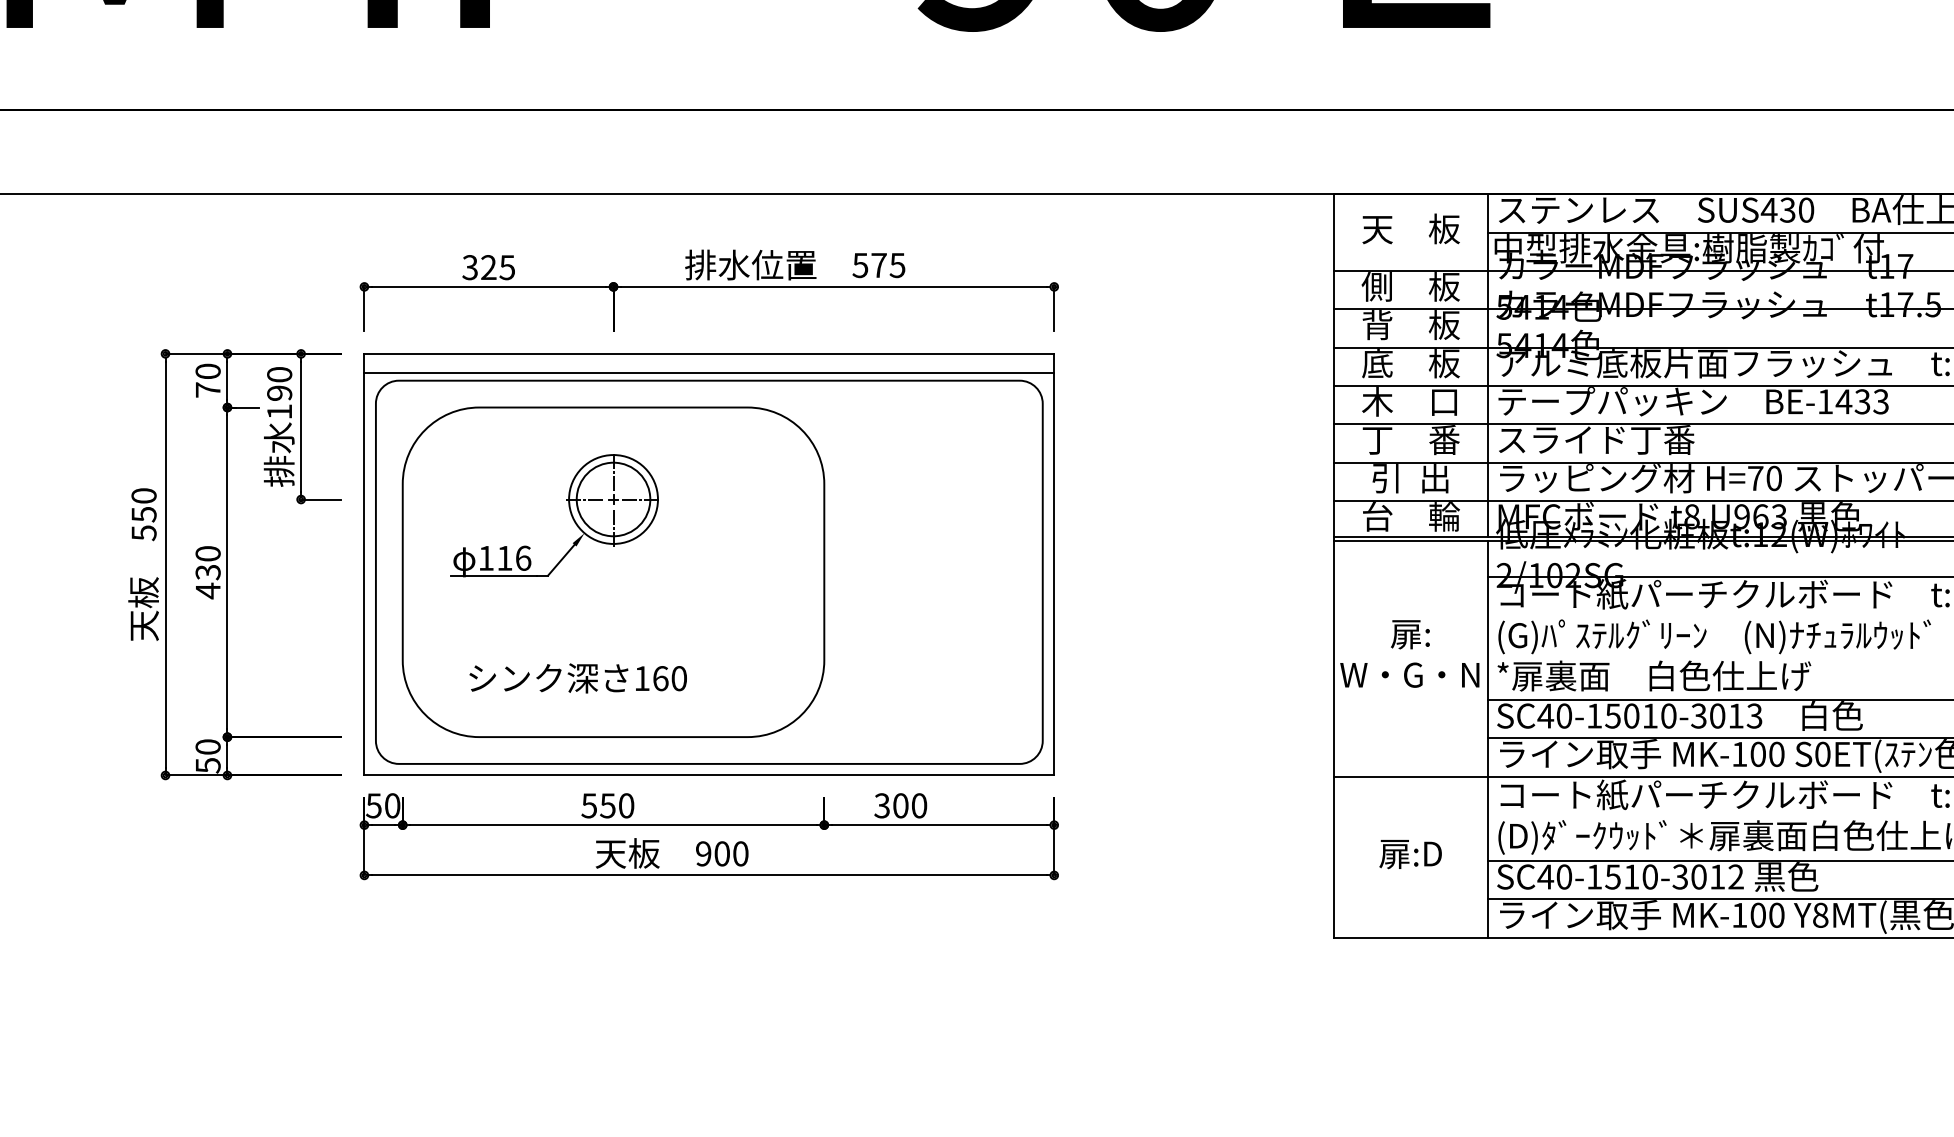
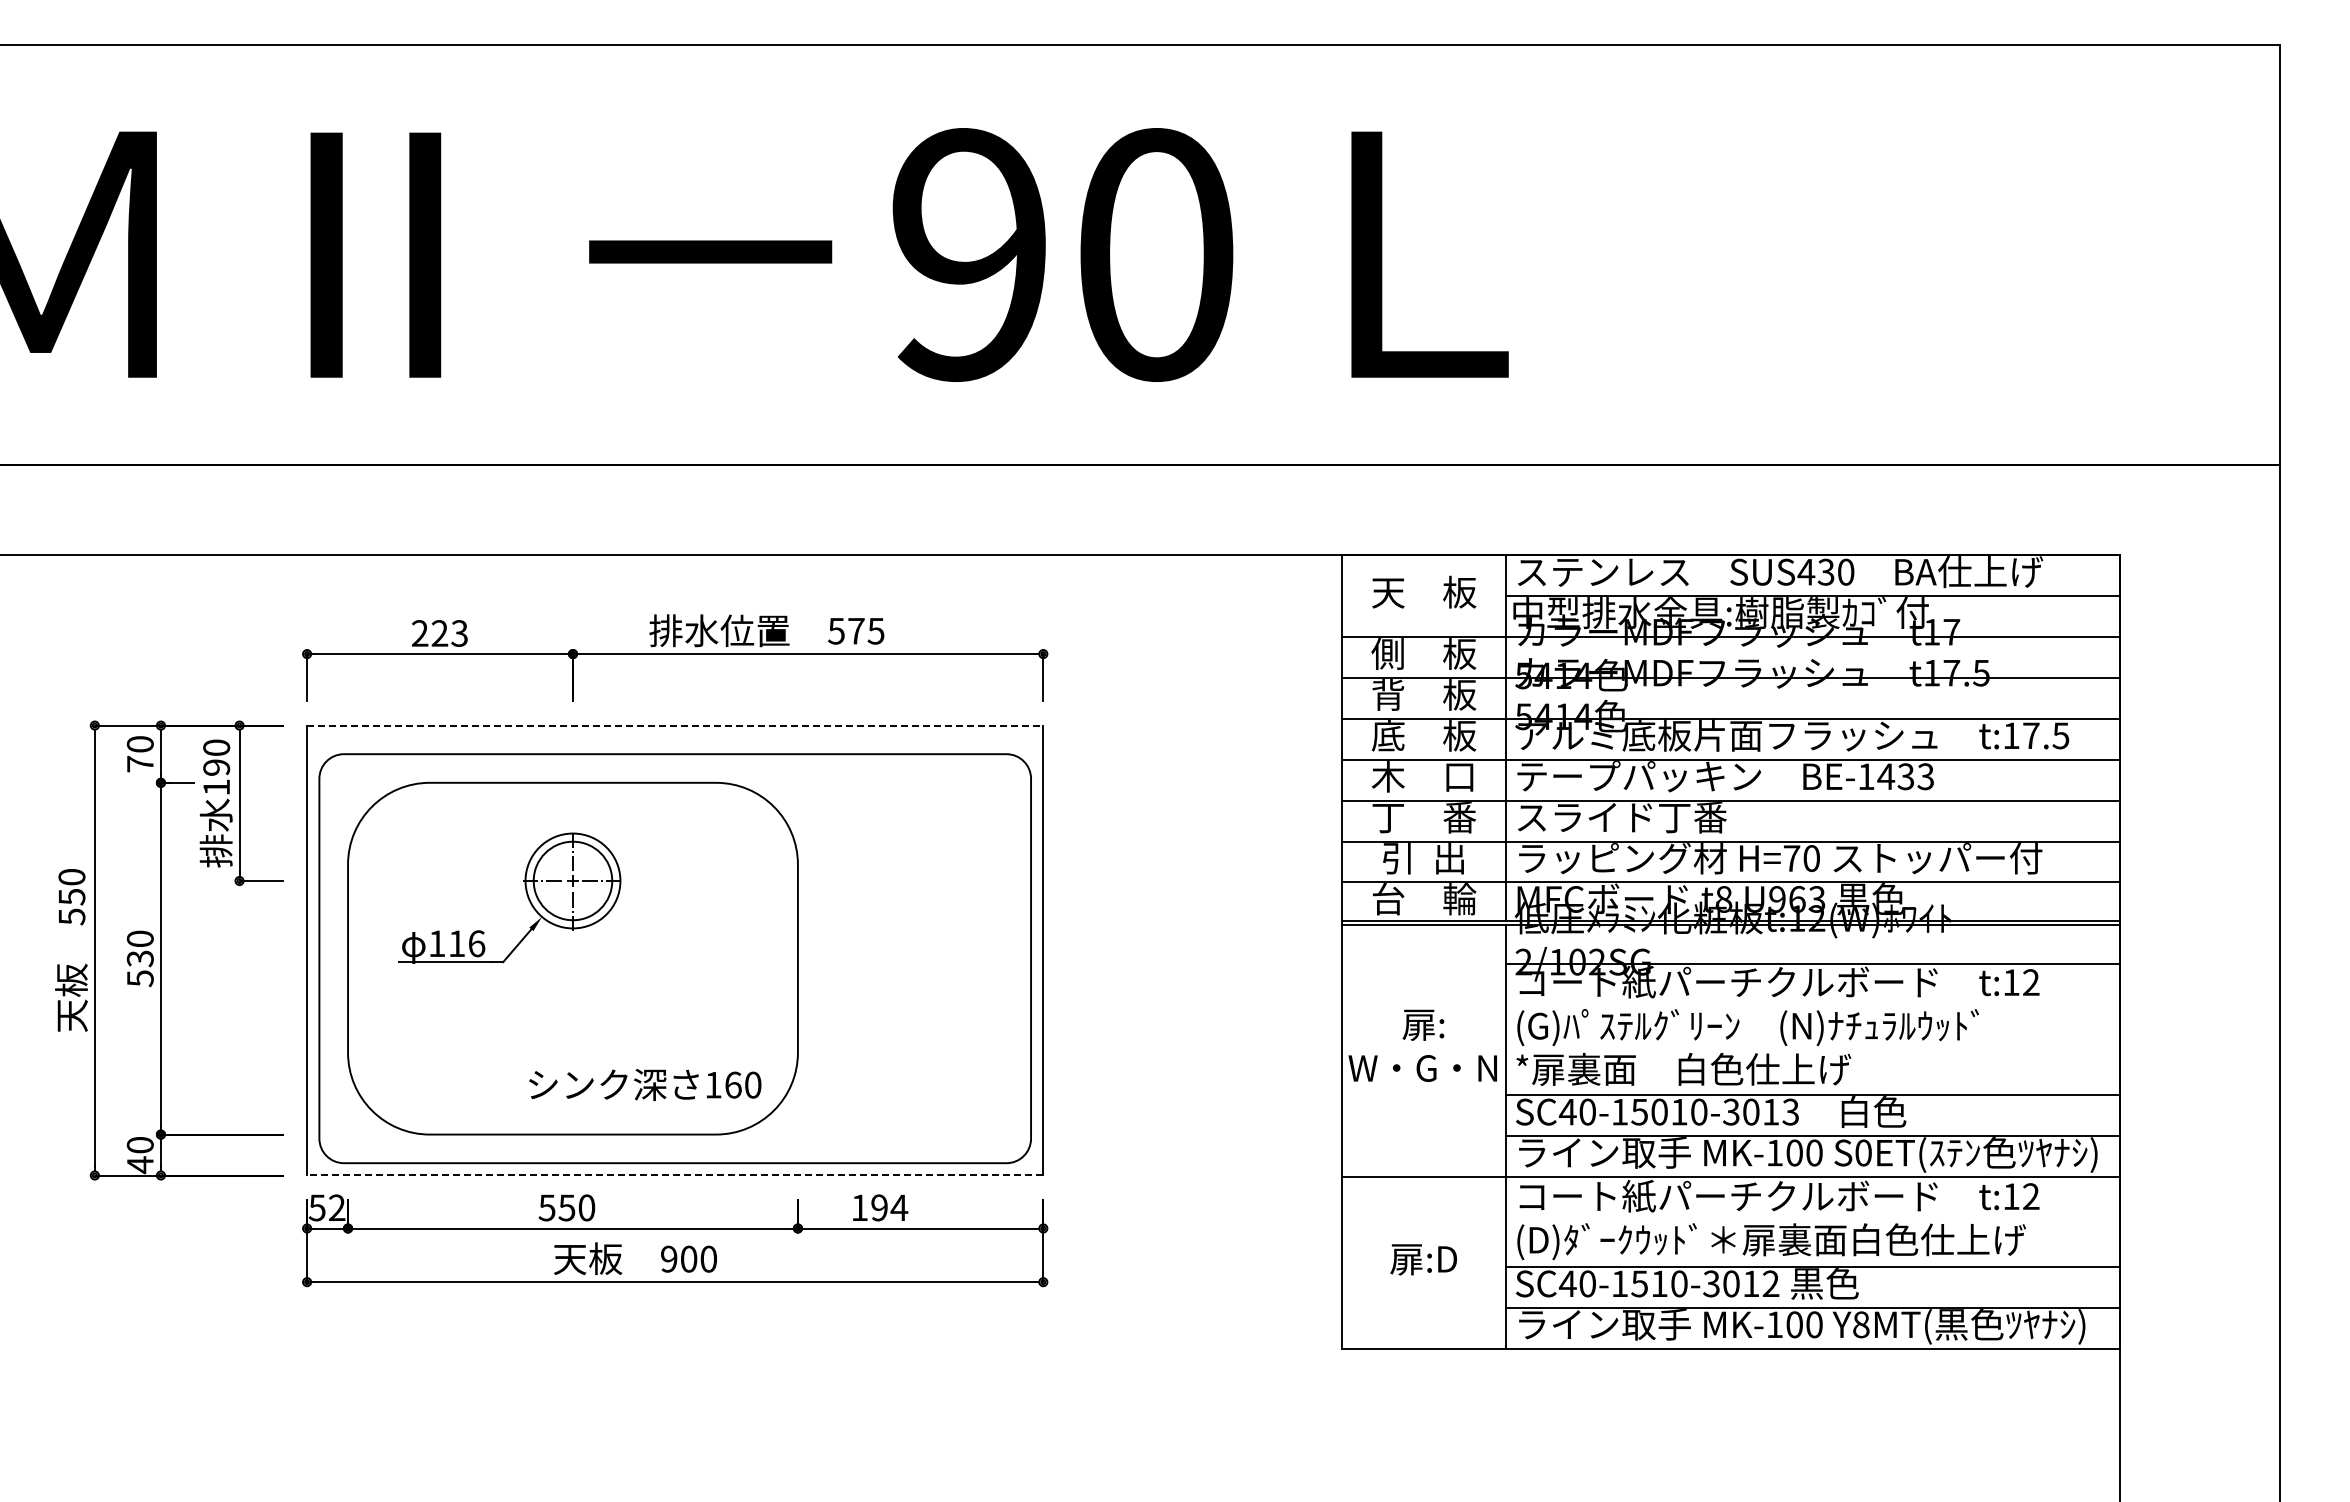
text: (488, 267) -> (439, 633), 325 -> 223
line: (709, 353) -> (675, 725), solid -> dashed
line: (709, 373) -> (675, 746), removed
text: (208, 590) -> (140, 978), 430 -> 530
text: (578, 678) -> (645, 1084), moved
text: (208, 766) -> (140, 1165), 50 -> 40
line: (708, 775) -> (674, 1175), solid -> dashed
text: (392, 805) -> (337, 1207), 50 -> 52
text: (900, 805) -> (879, 1207), 300 -> 194

